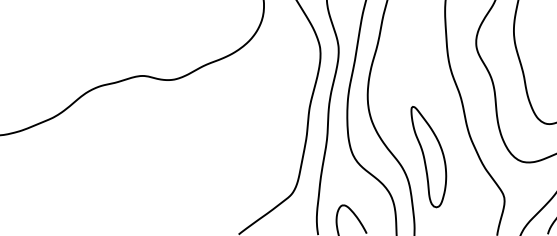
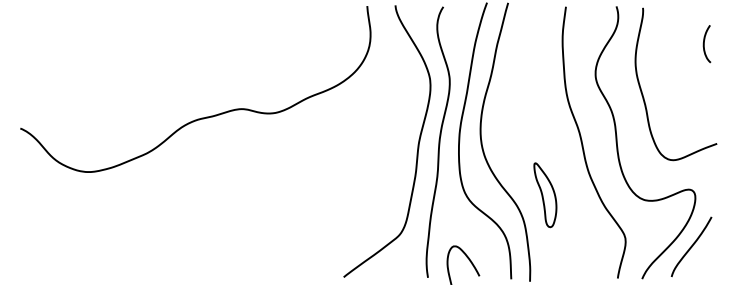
part: (428, 157) -> (545, 195), size x0.6

